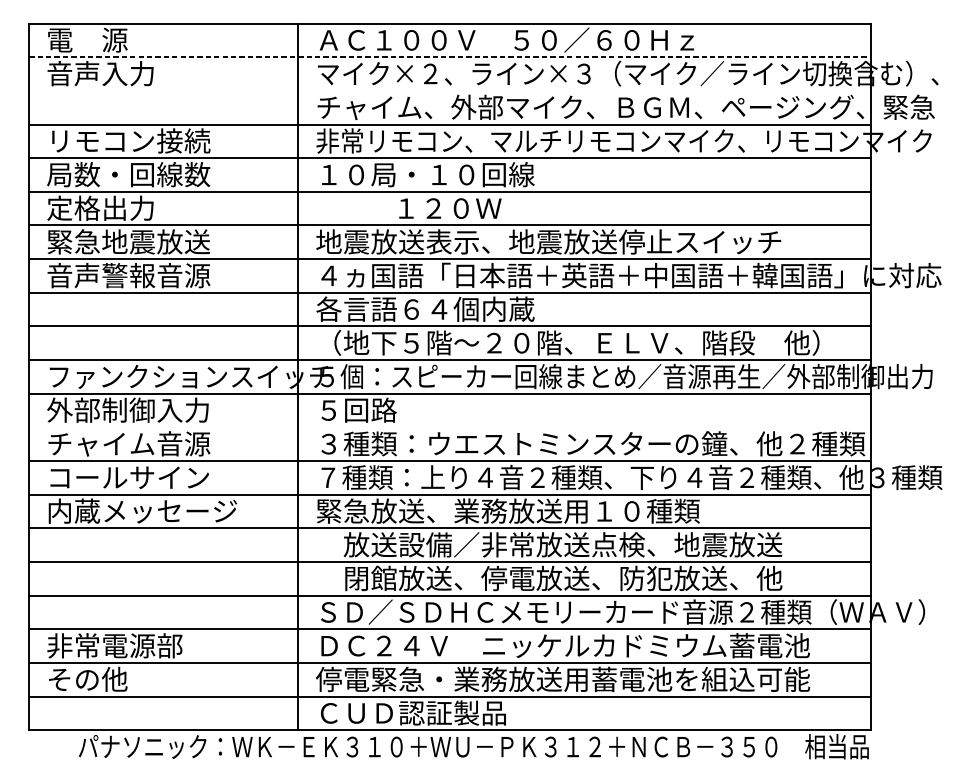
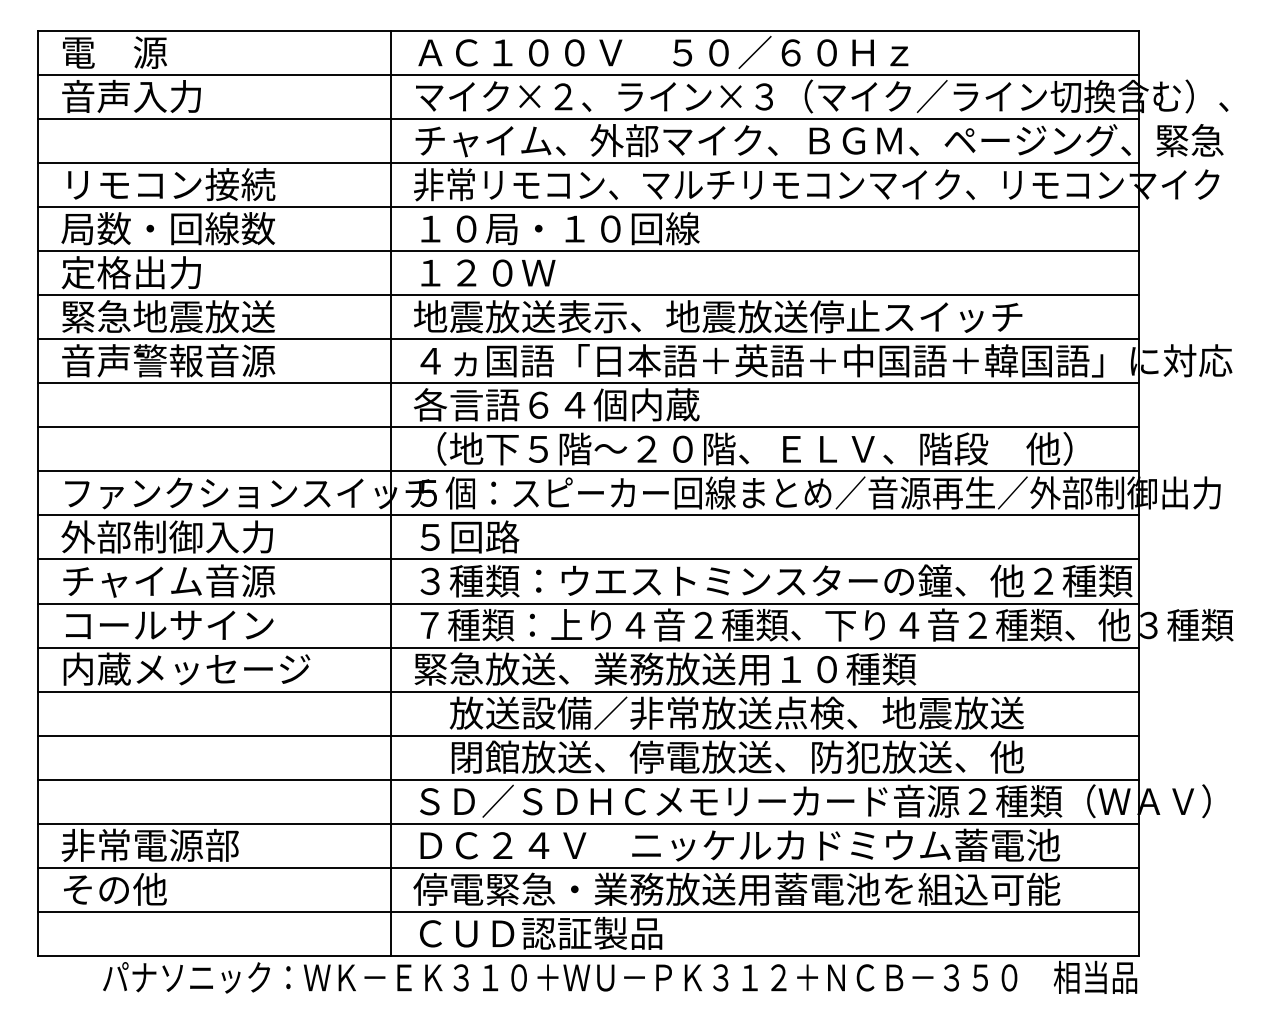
line: (449, 56) -> (588, 74), dashed -> solid
line: (449, 91) -> (588, 119), added
text: (450, 208) -> (488, 272), moved
line: (449, 427) -> (588, 559), added

